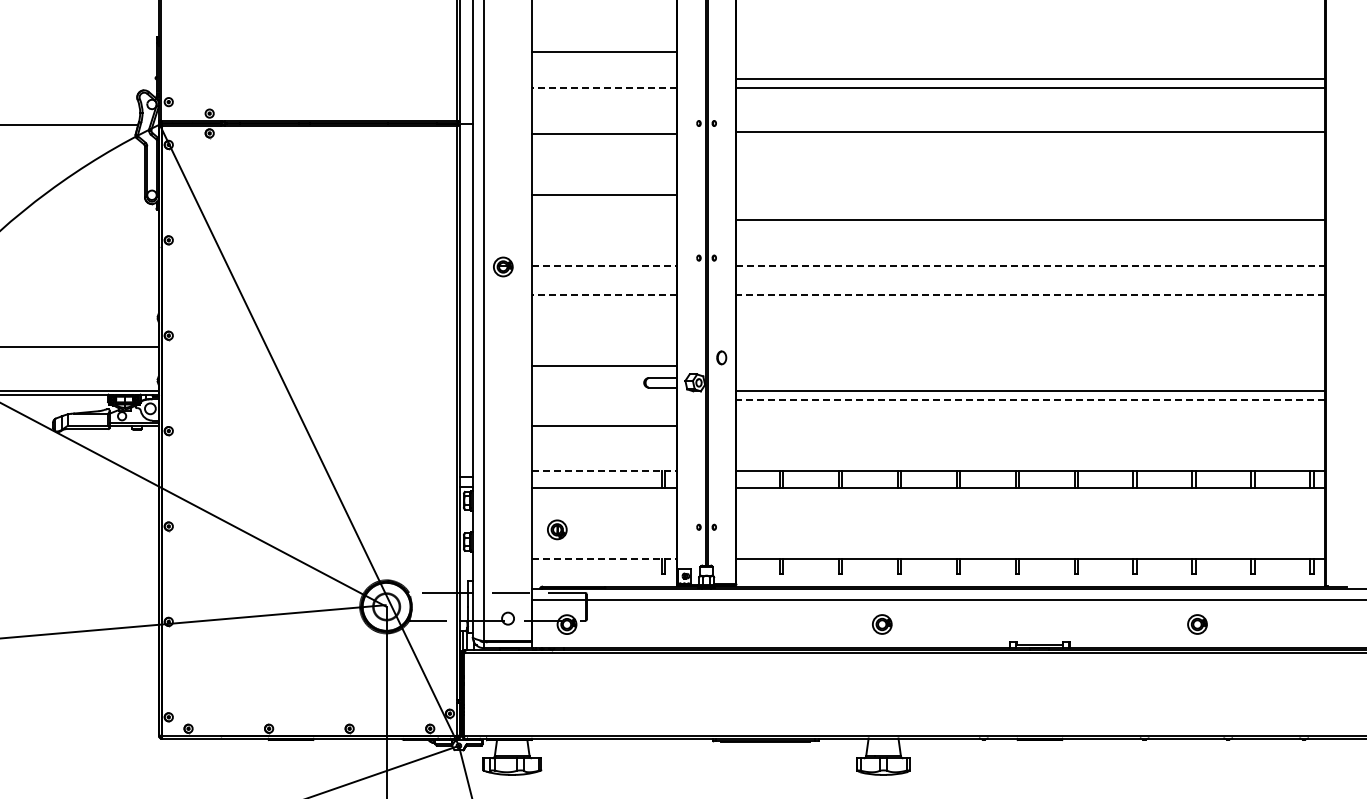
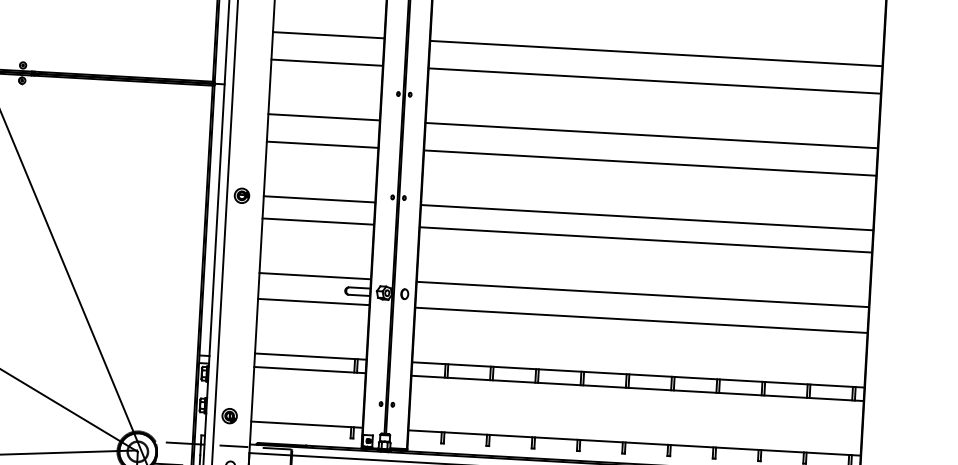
line: (1030, 79) -> (656, 53), moved
line: (604, 87) -> (327, 62), dashed -> solid
line: (1030, 132) -> (651, 135), moved
line: (603, 134) -> (323, 117), moved
line: (1030, 219) -> (649, 162), moved
line: (604, 265) -> (319, 199), dashed -> solid
line: (1031, 265) -> (647, 217), dashed -> solid
line: (604, 294) -> (318, 221), dashed -> solid
line: (1030, 294) -> (645, 239), dashed -> solid
part: (721, 357) -> (404, 293), moved
line: (1030, 390) -> (642, 294), moved
line: (1030, 399) -> (641, 320), dashed -> solid
line: (603, 425) -> (313, 301), moved
line: (604, 470) -> (310, 356), dashed -> solid
part: (557, 529) -> (229, 415), moved
line: (604, 559) -> (307, 424), dashed -> solid

